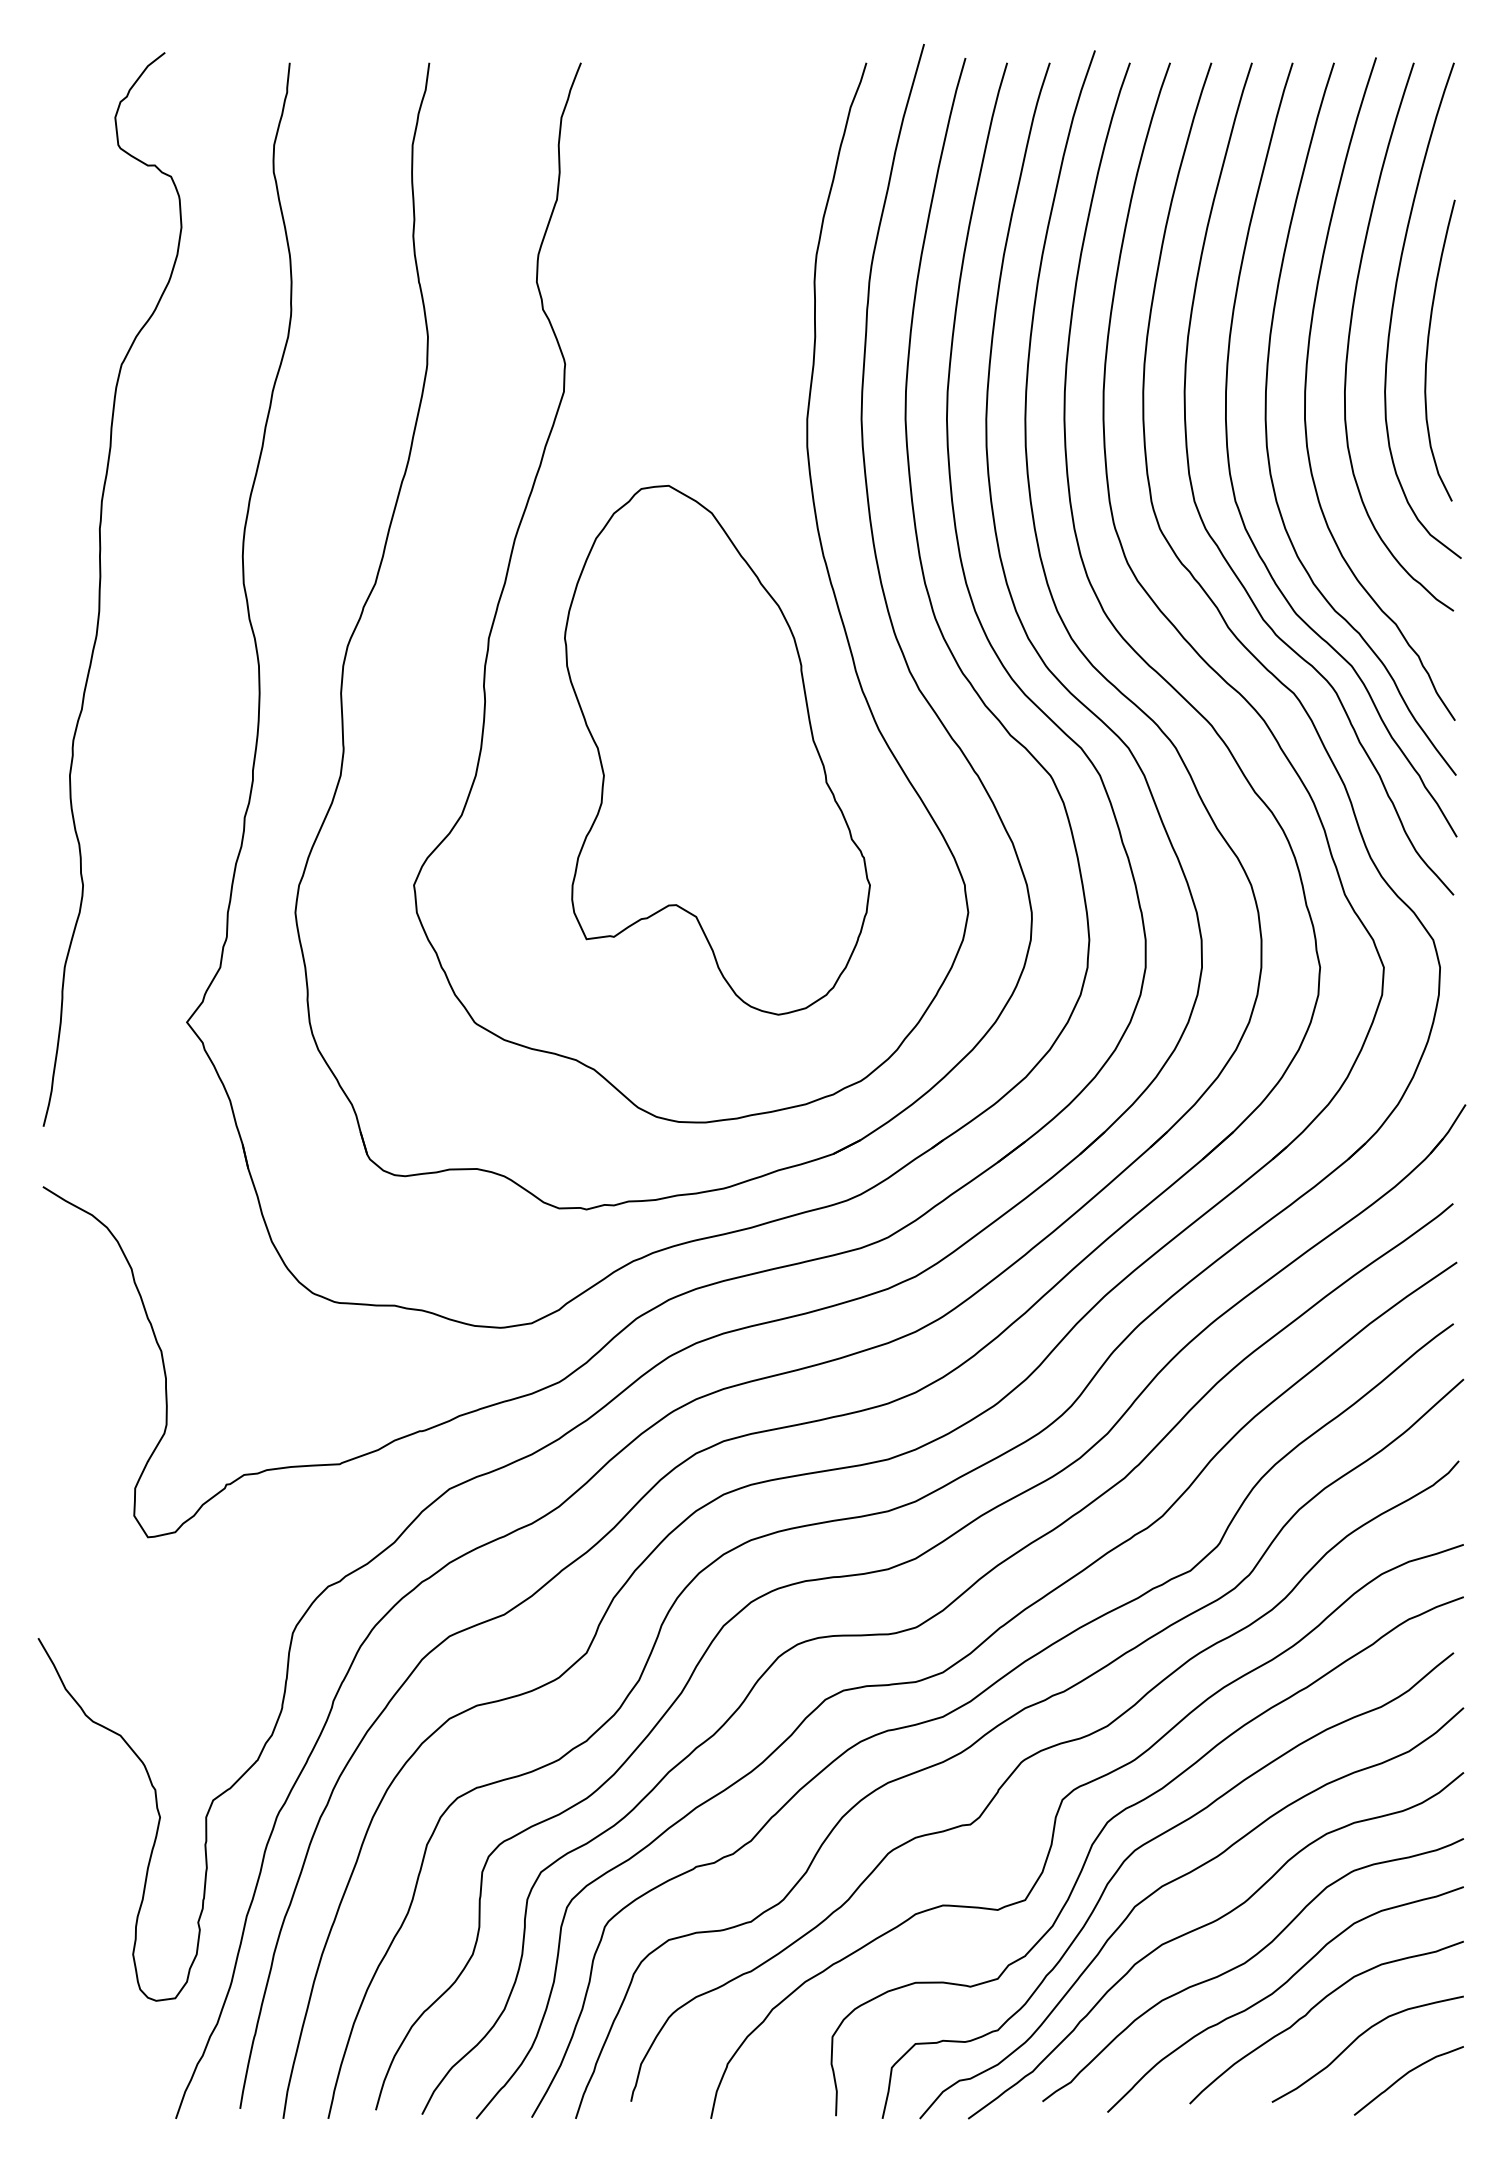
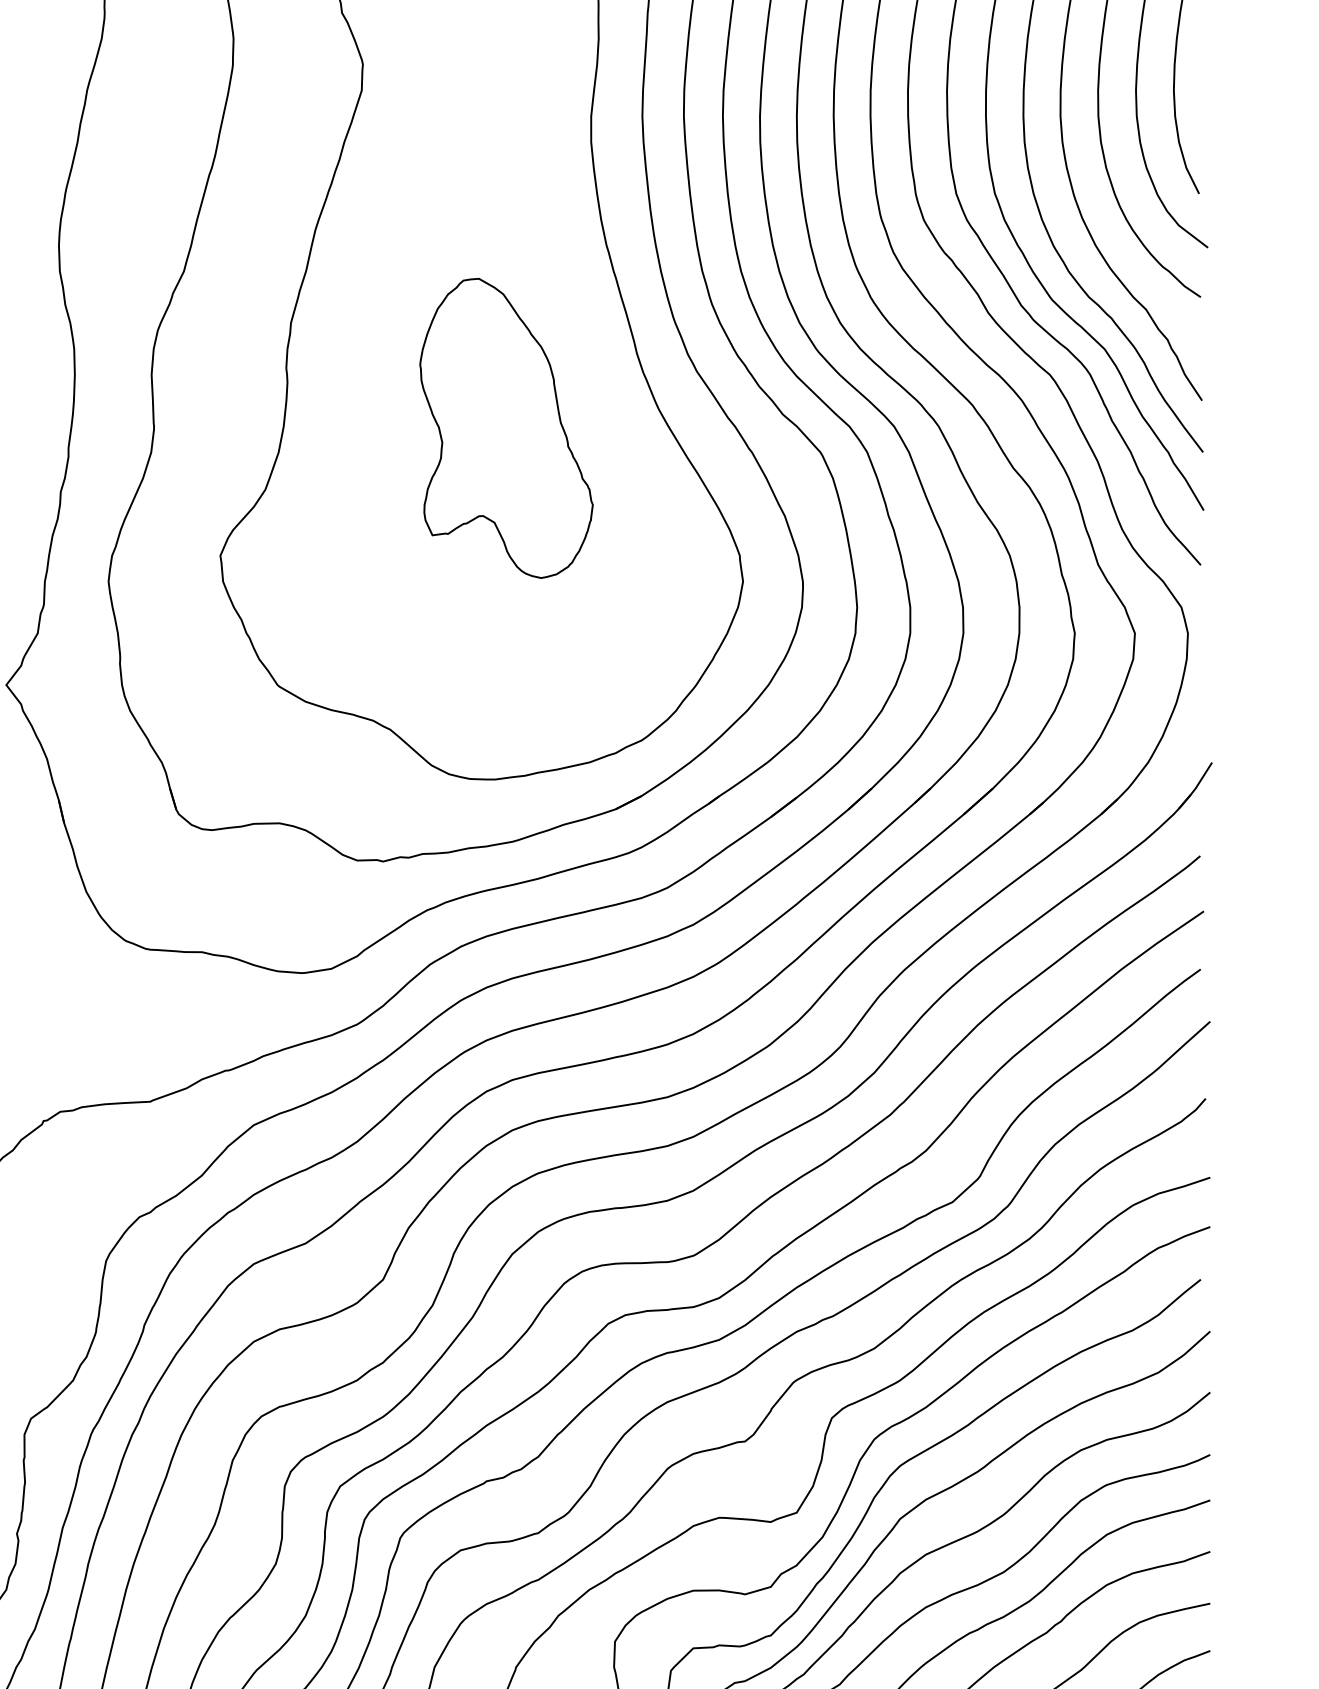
part: (717, 749) -> (506, 427), size x0.6

